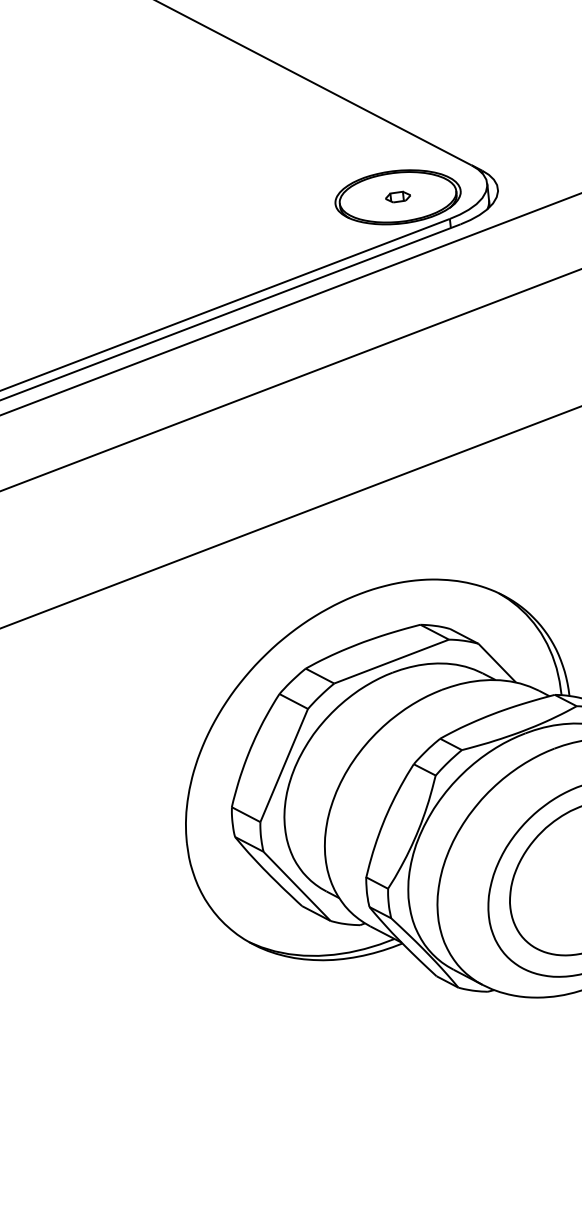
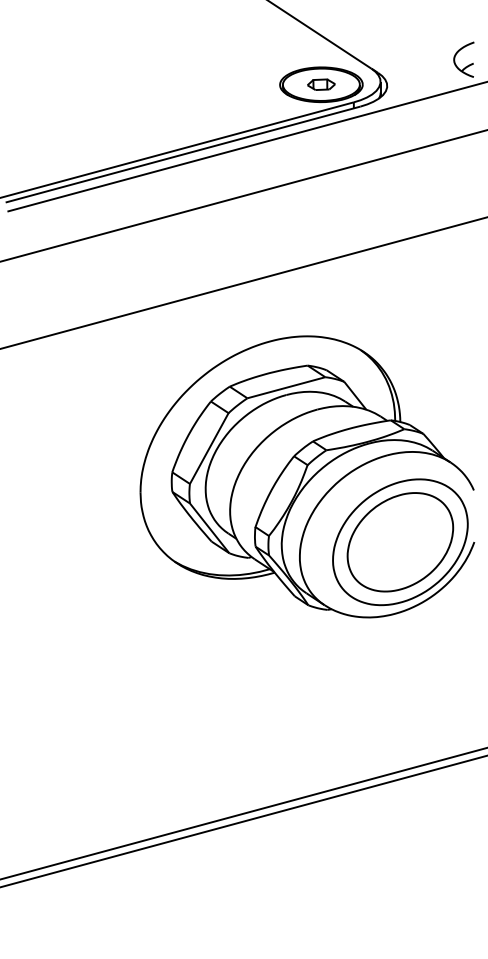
part: (398, 196) -> (321, 84), size x1.67

